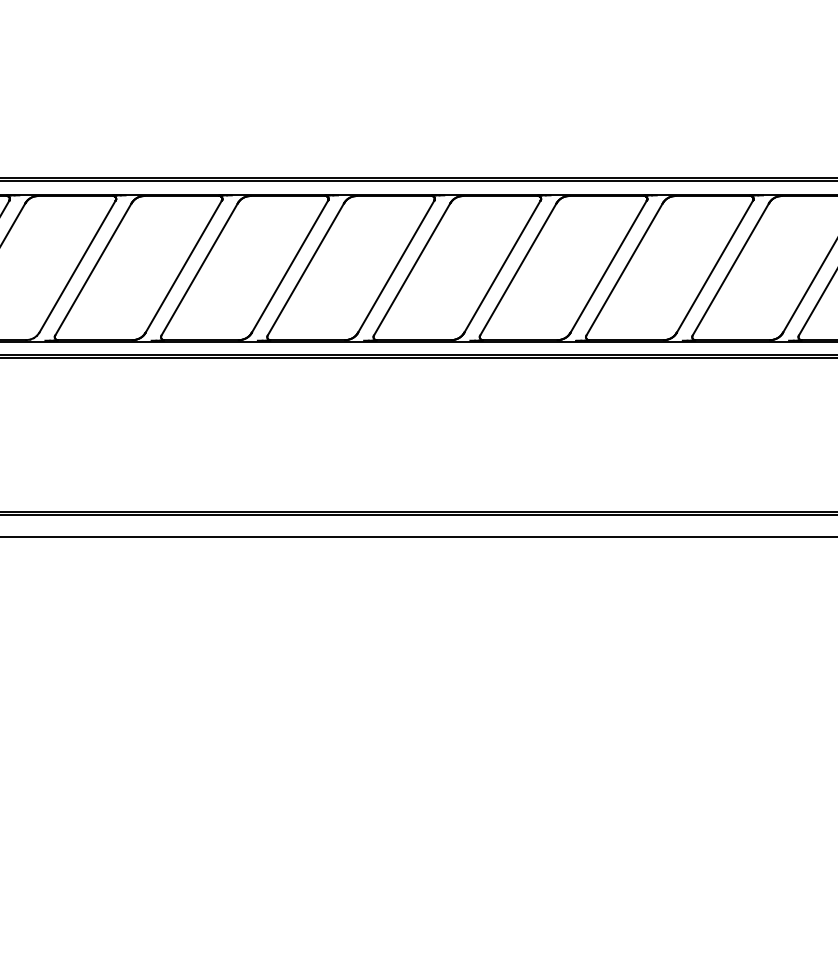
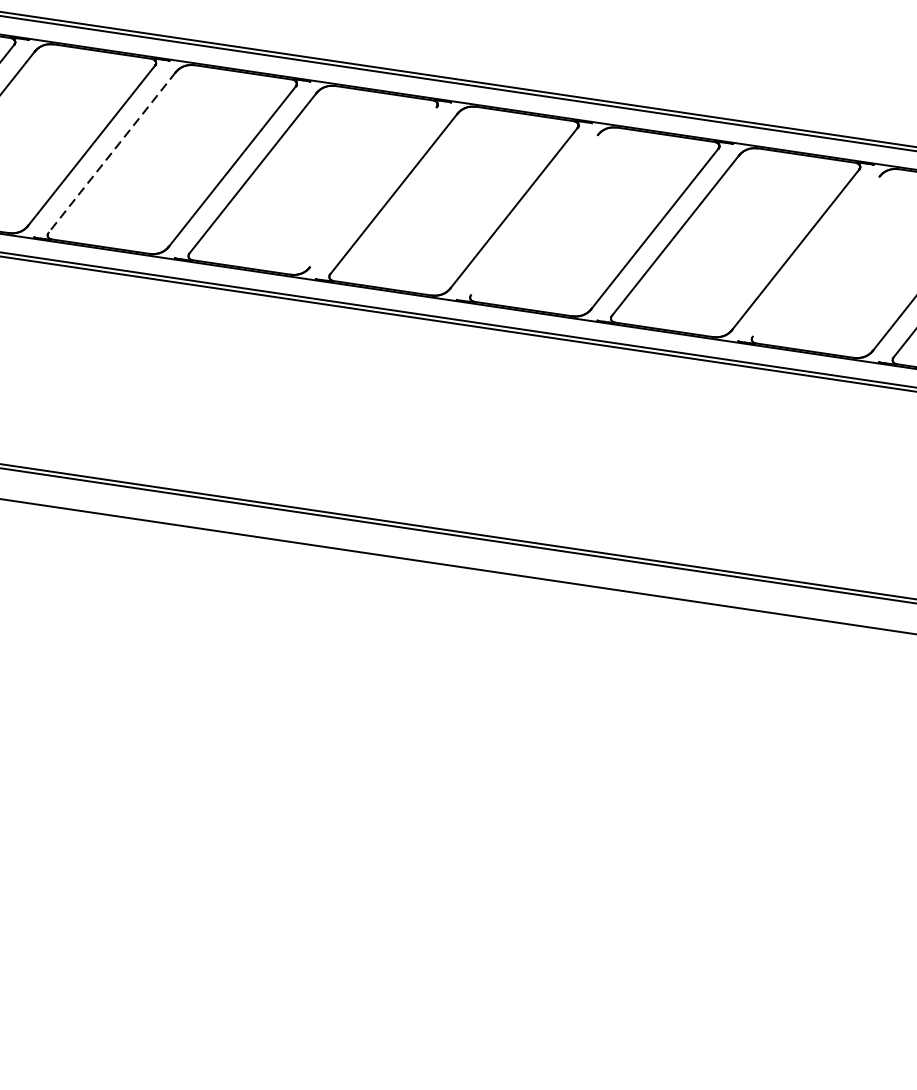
line: (395, 266) -> (372, 186), removed
line: (199, 269) -> (111, 152), solid -> dashed
line: (517, 269) -> (533, 214), removed
line: (730, 269) -> (815, 256), removed

